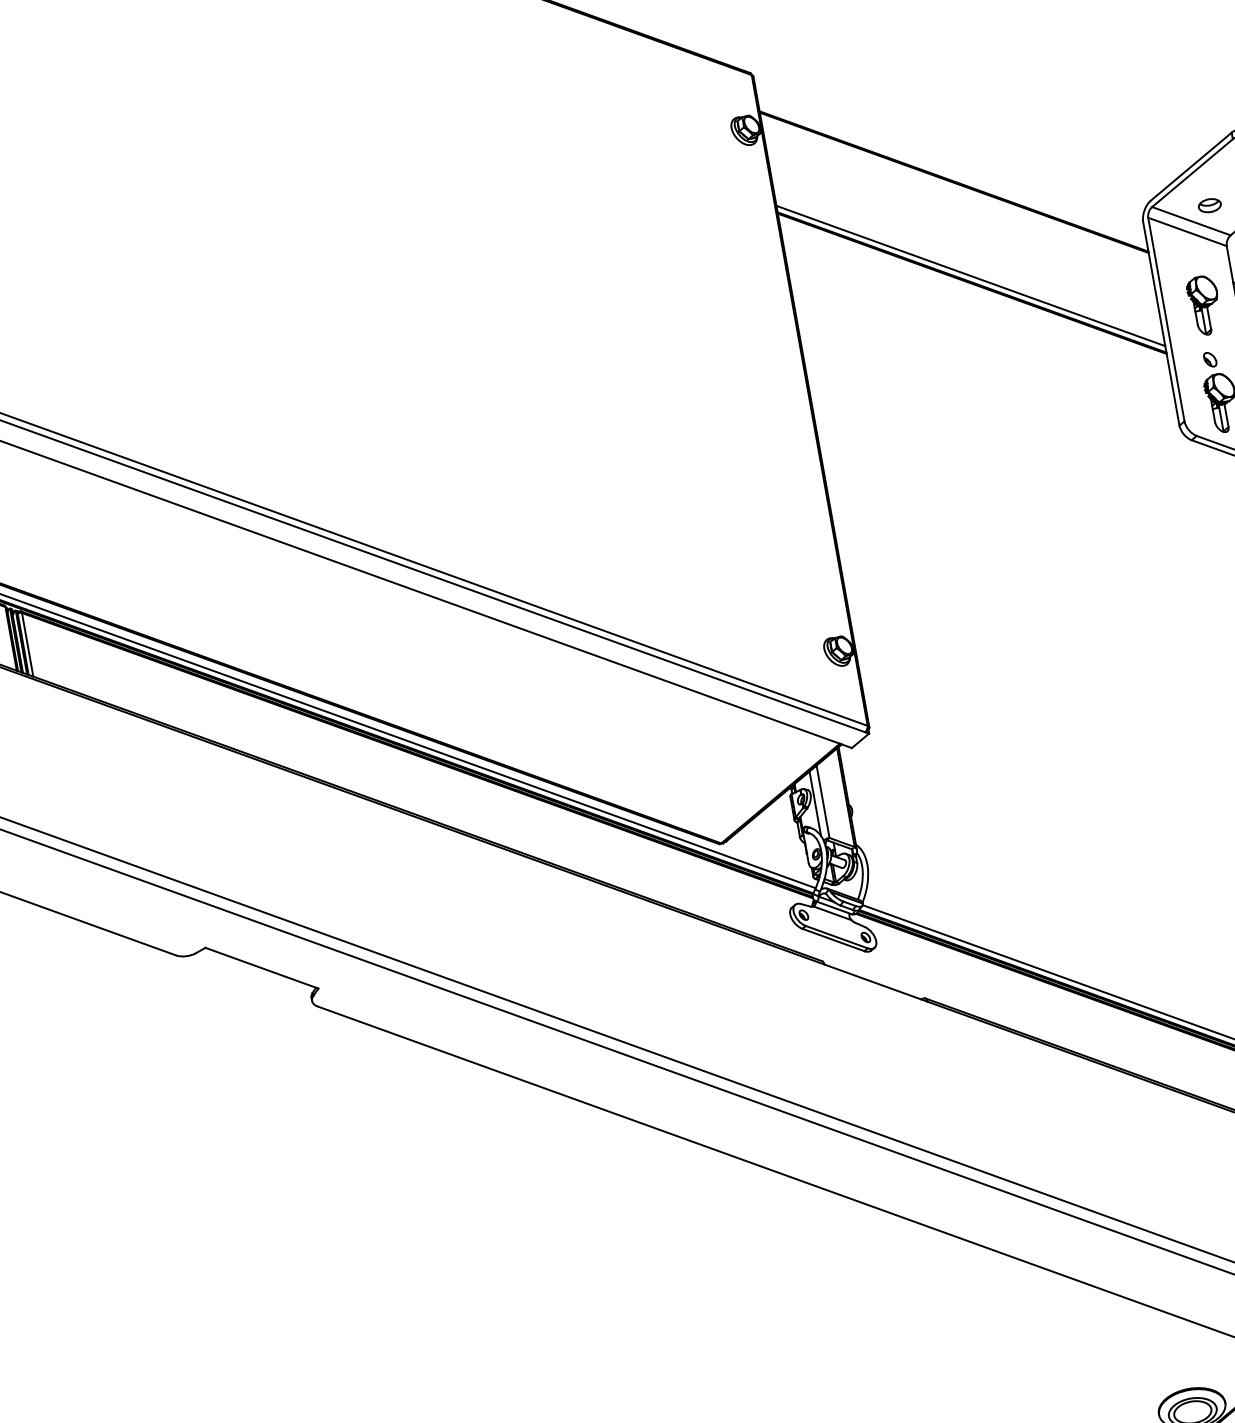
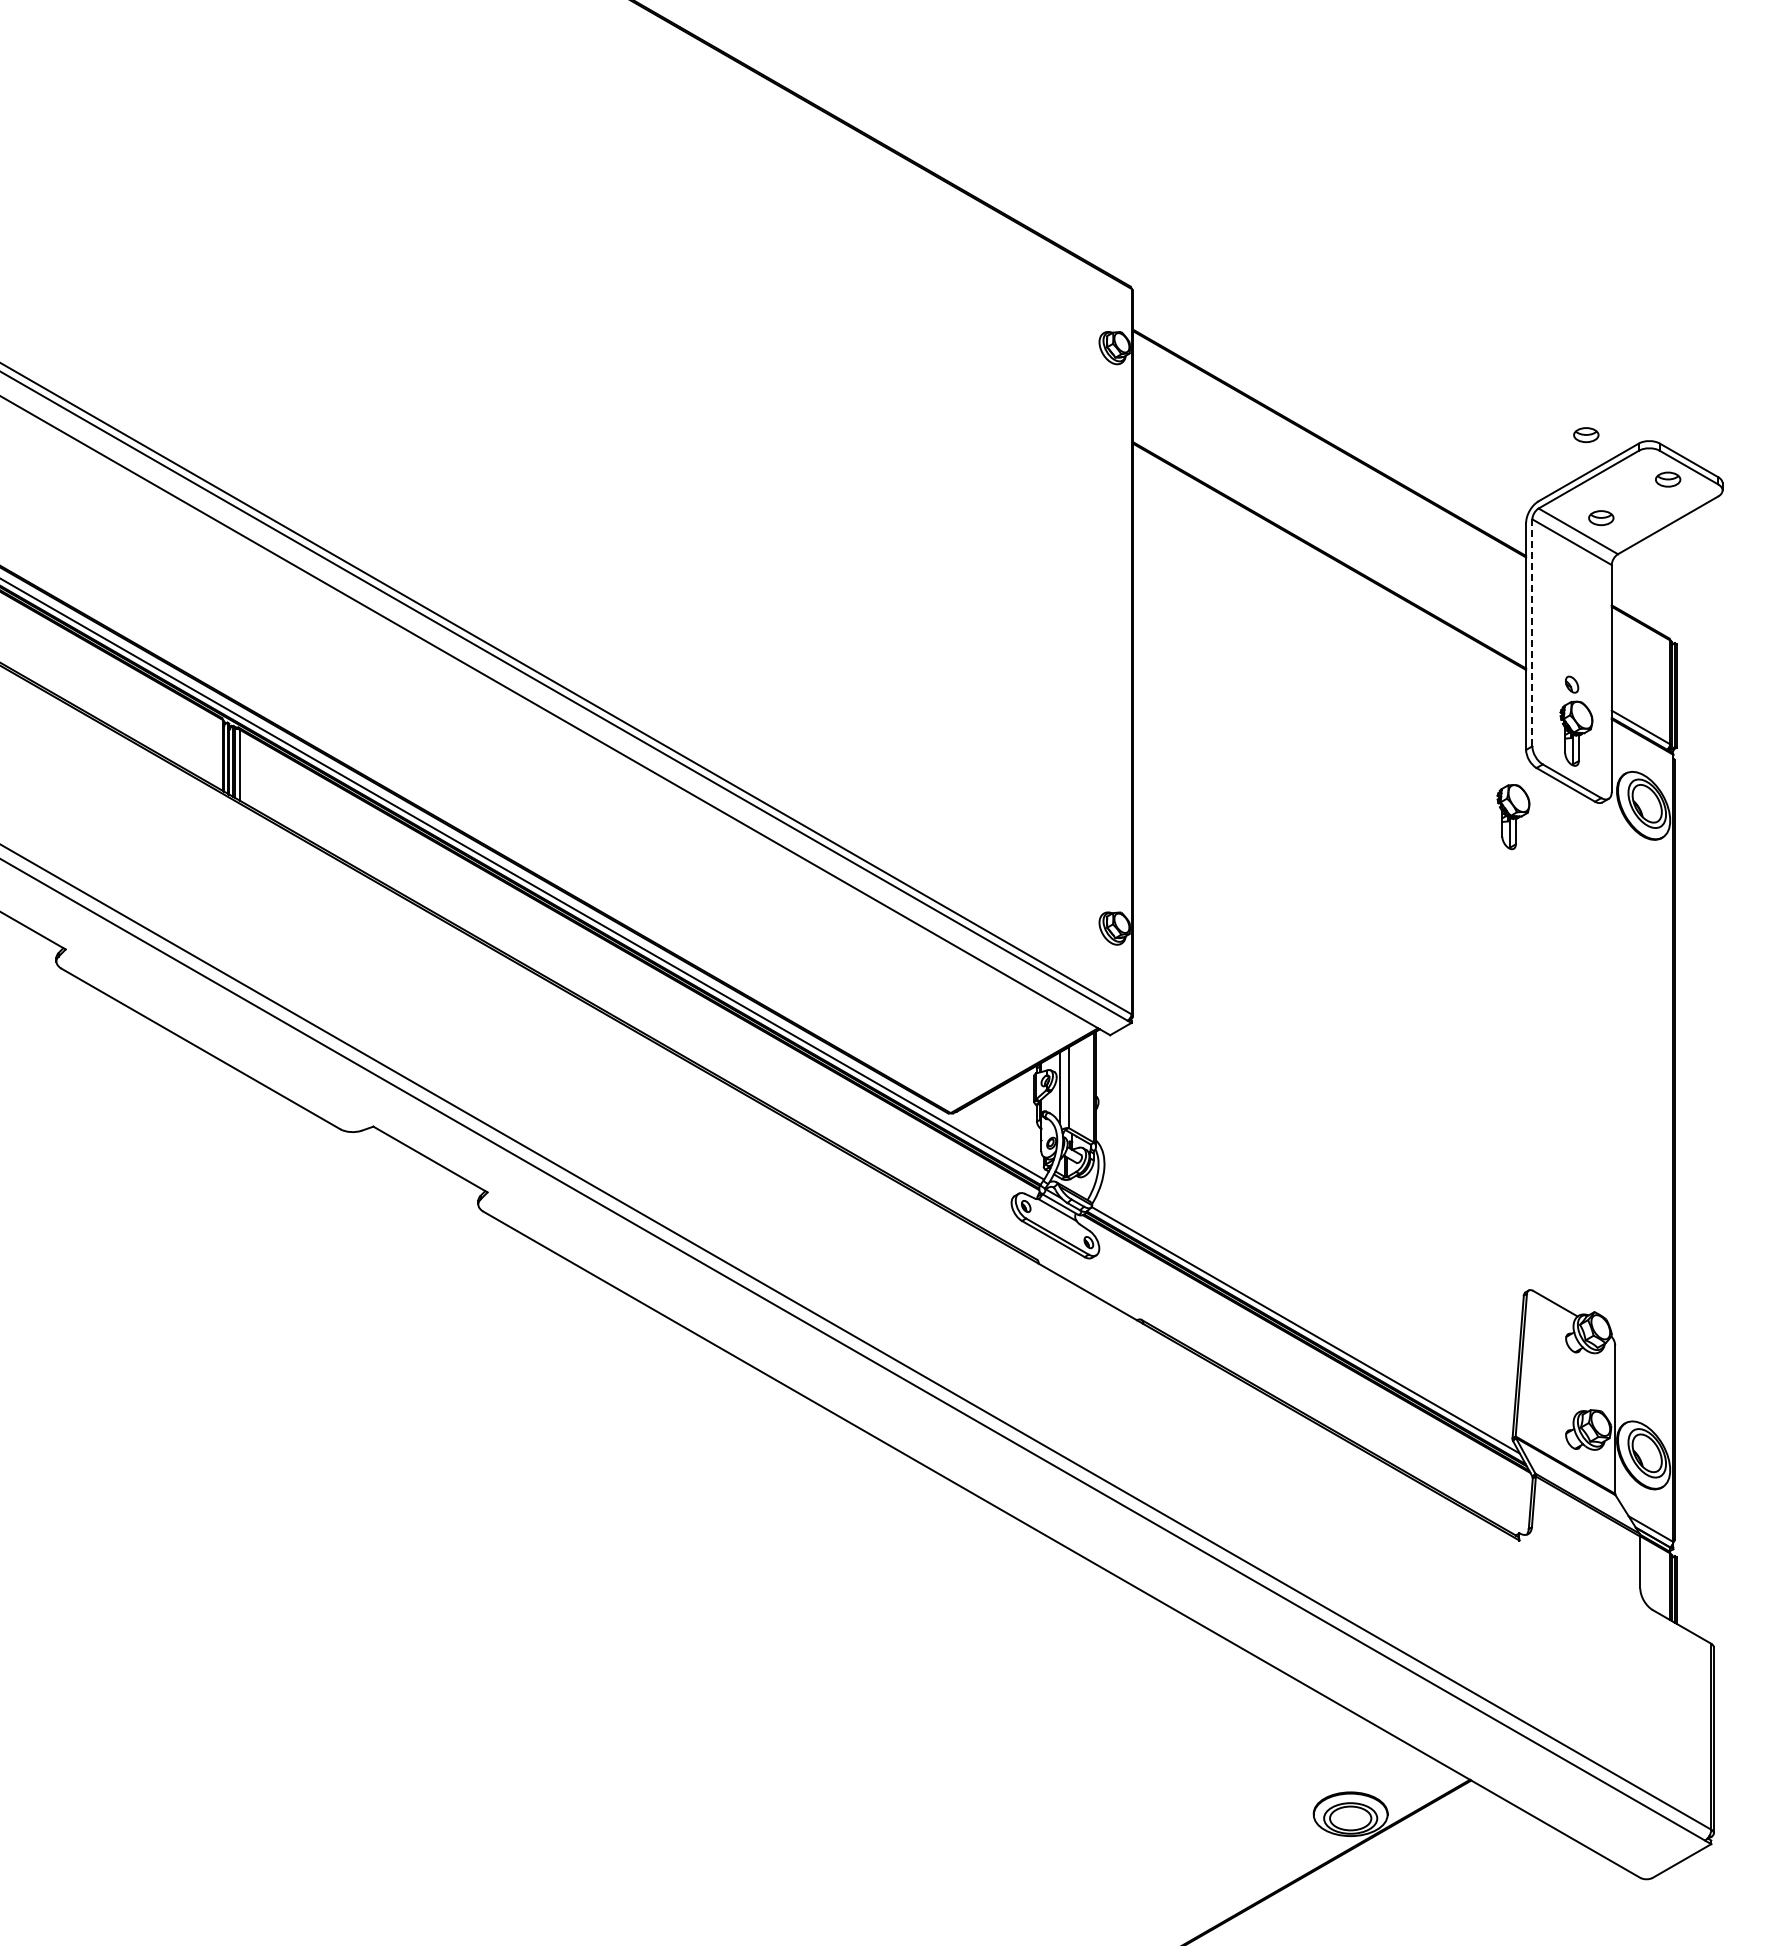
part: (1183, 133) -> (1586, 435), added
line: (970, 275) -> (1329, 547), removed
part: (1204, 305) -> (1513, 817), moved
line: (1166, 319) -> (1532, 632), solid -> dashed

